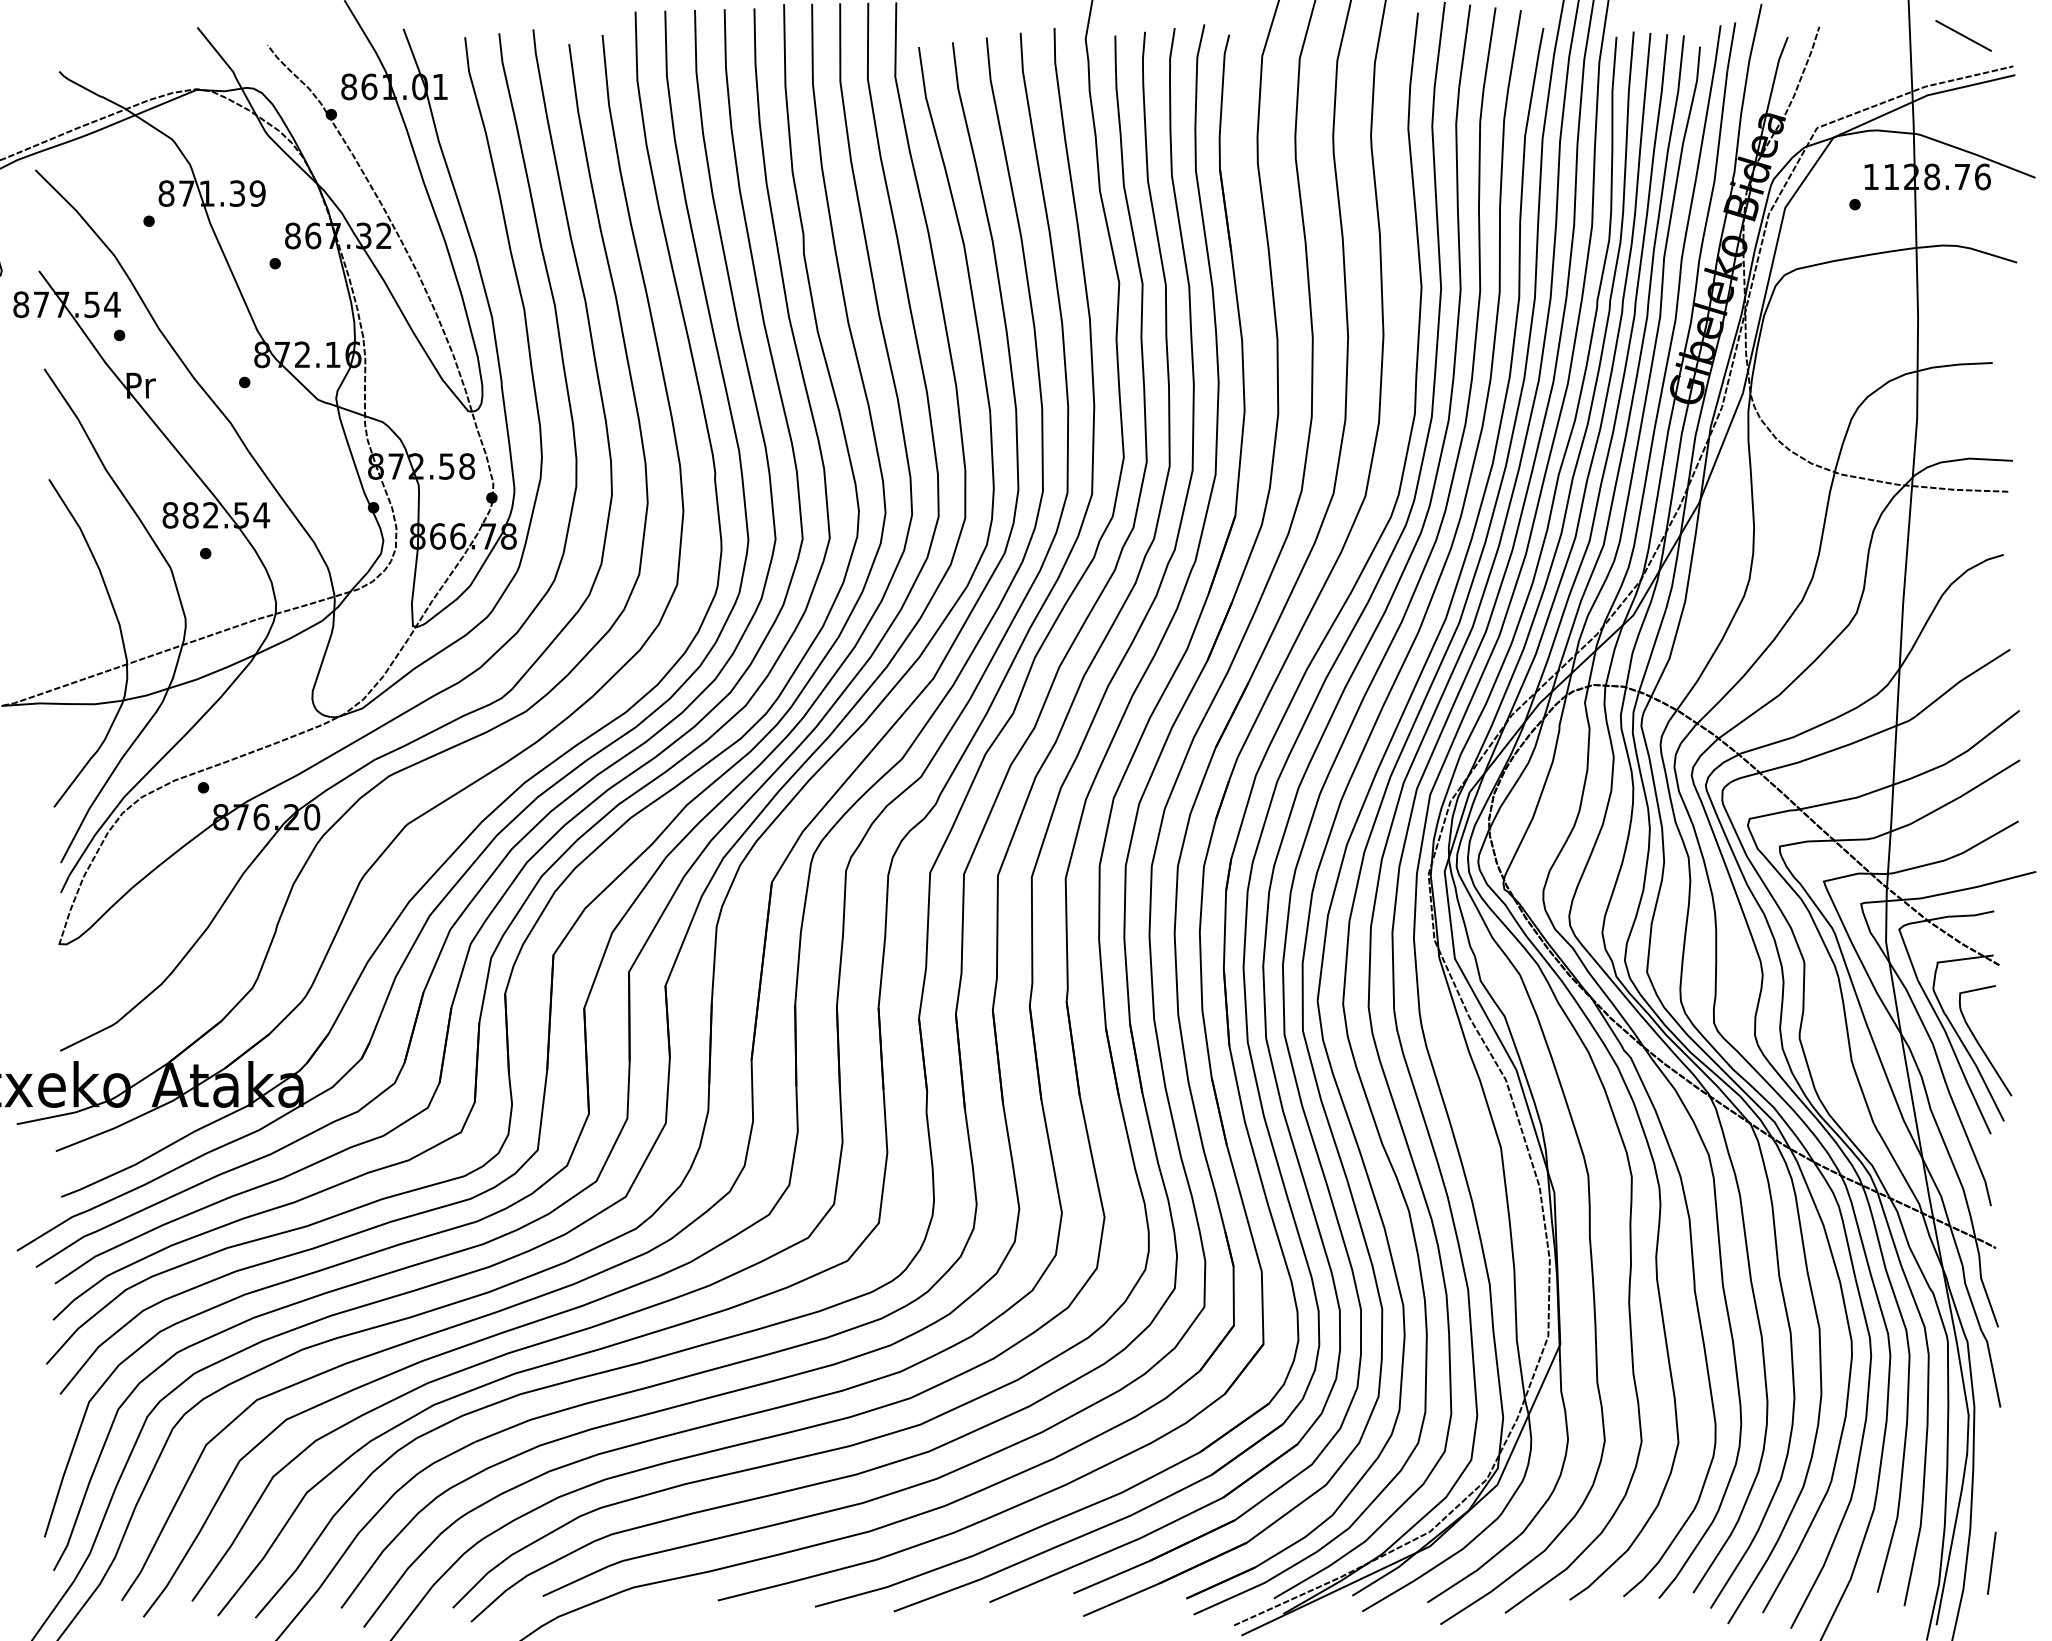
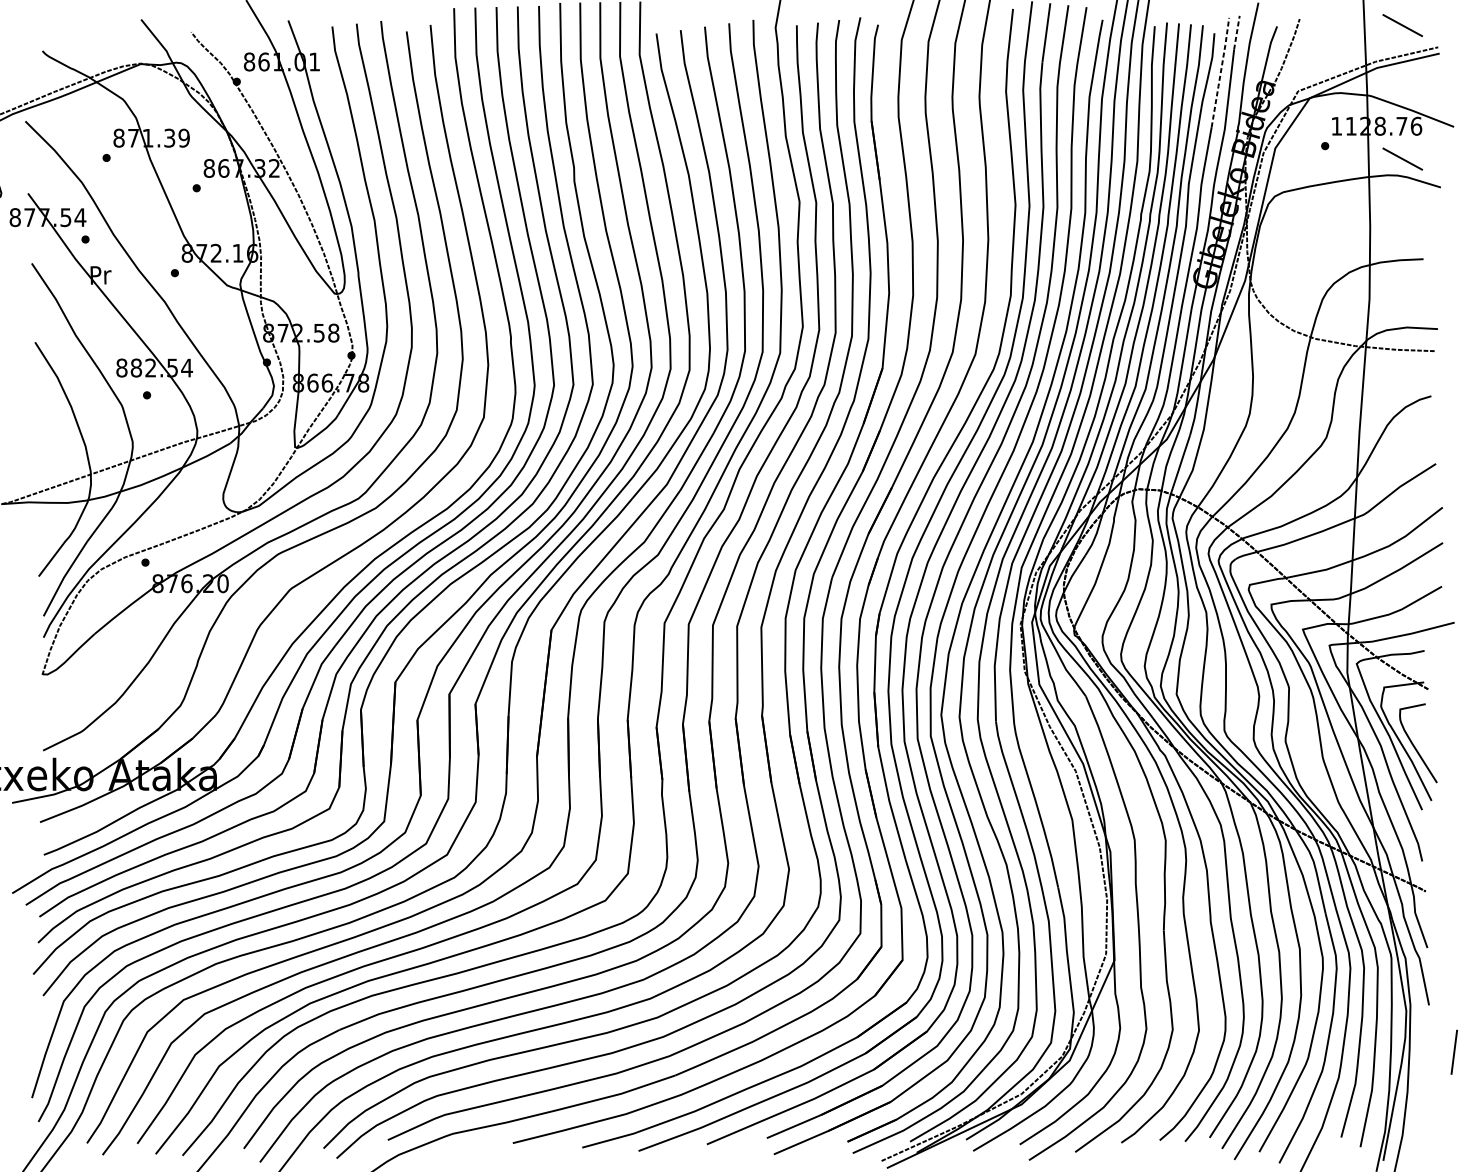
line: (1731, 45) -> (1236, 32), solid -> dashed
line: (1708, 101) -> (1220, 72), solid -> dashed
line: (1963, 222) -> (1402, 158), added
line: (1991, 1562) -> (1454, 1051), moved

